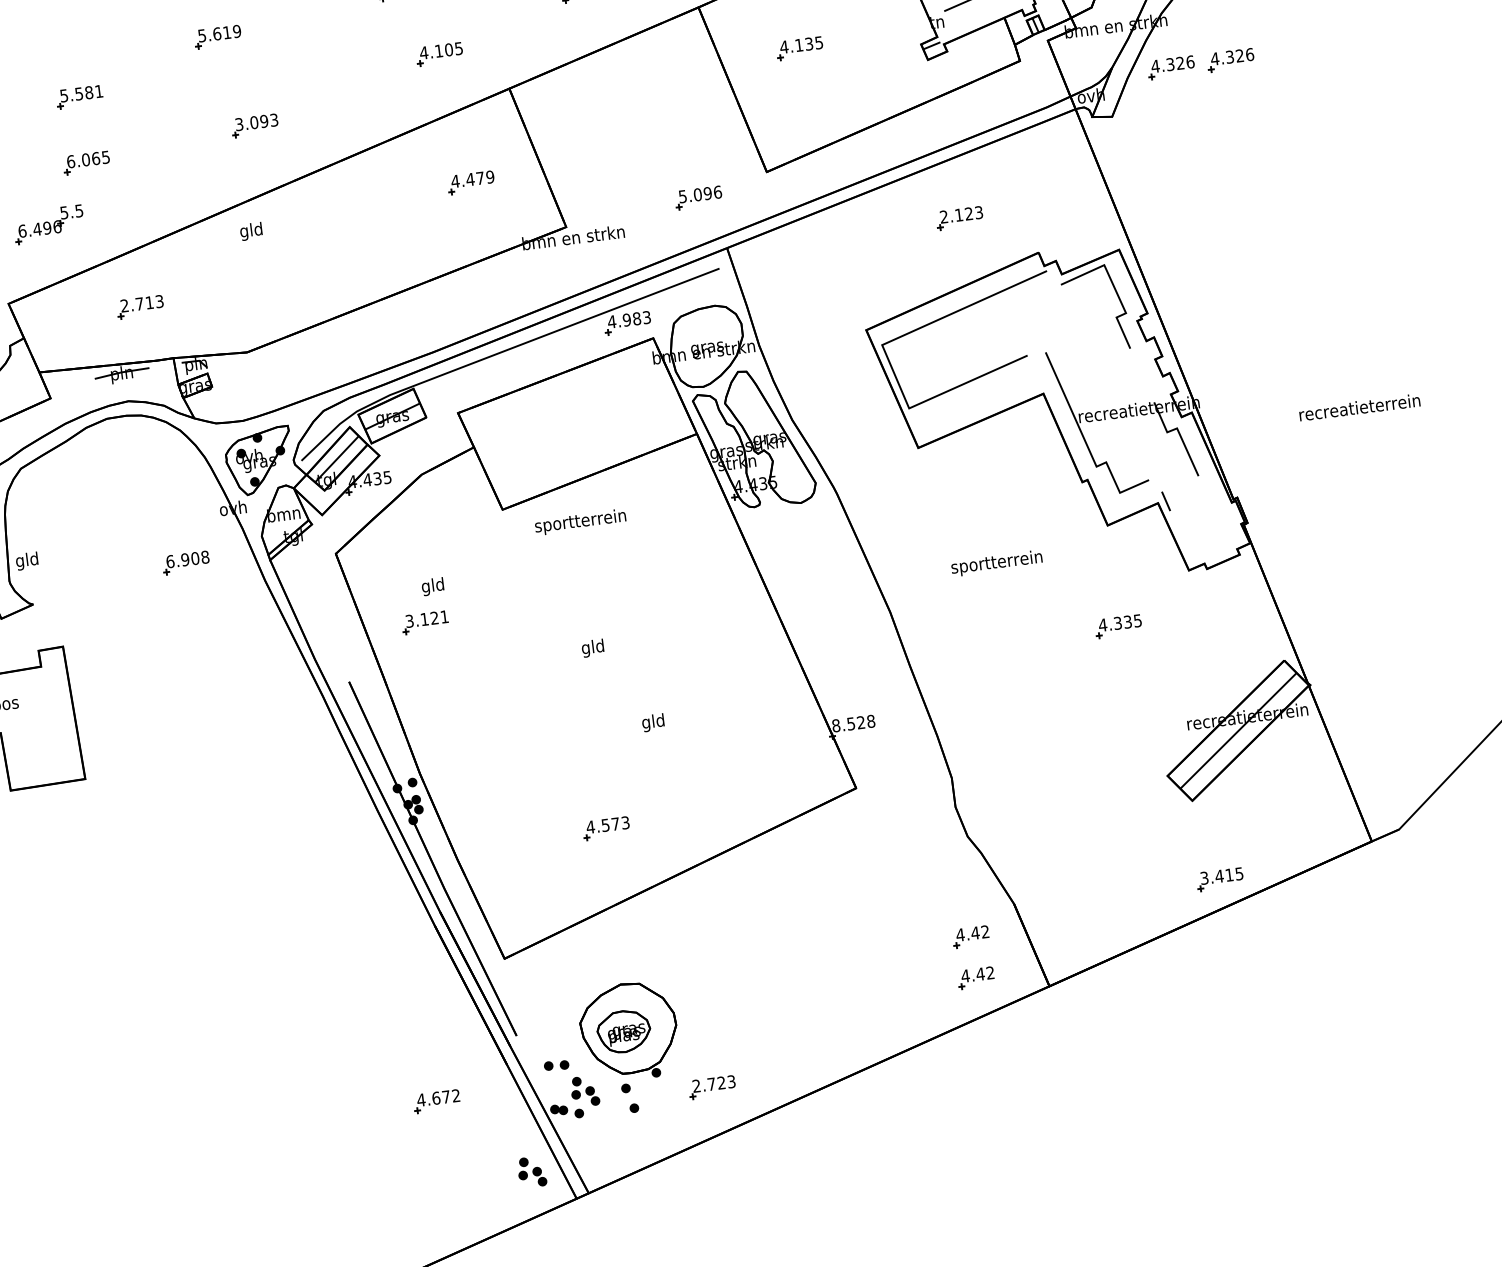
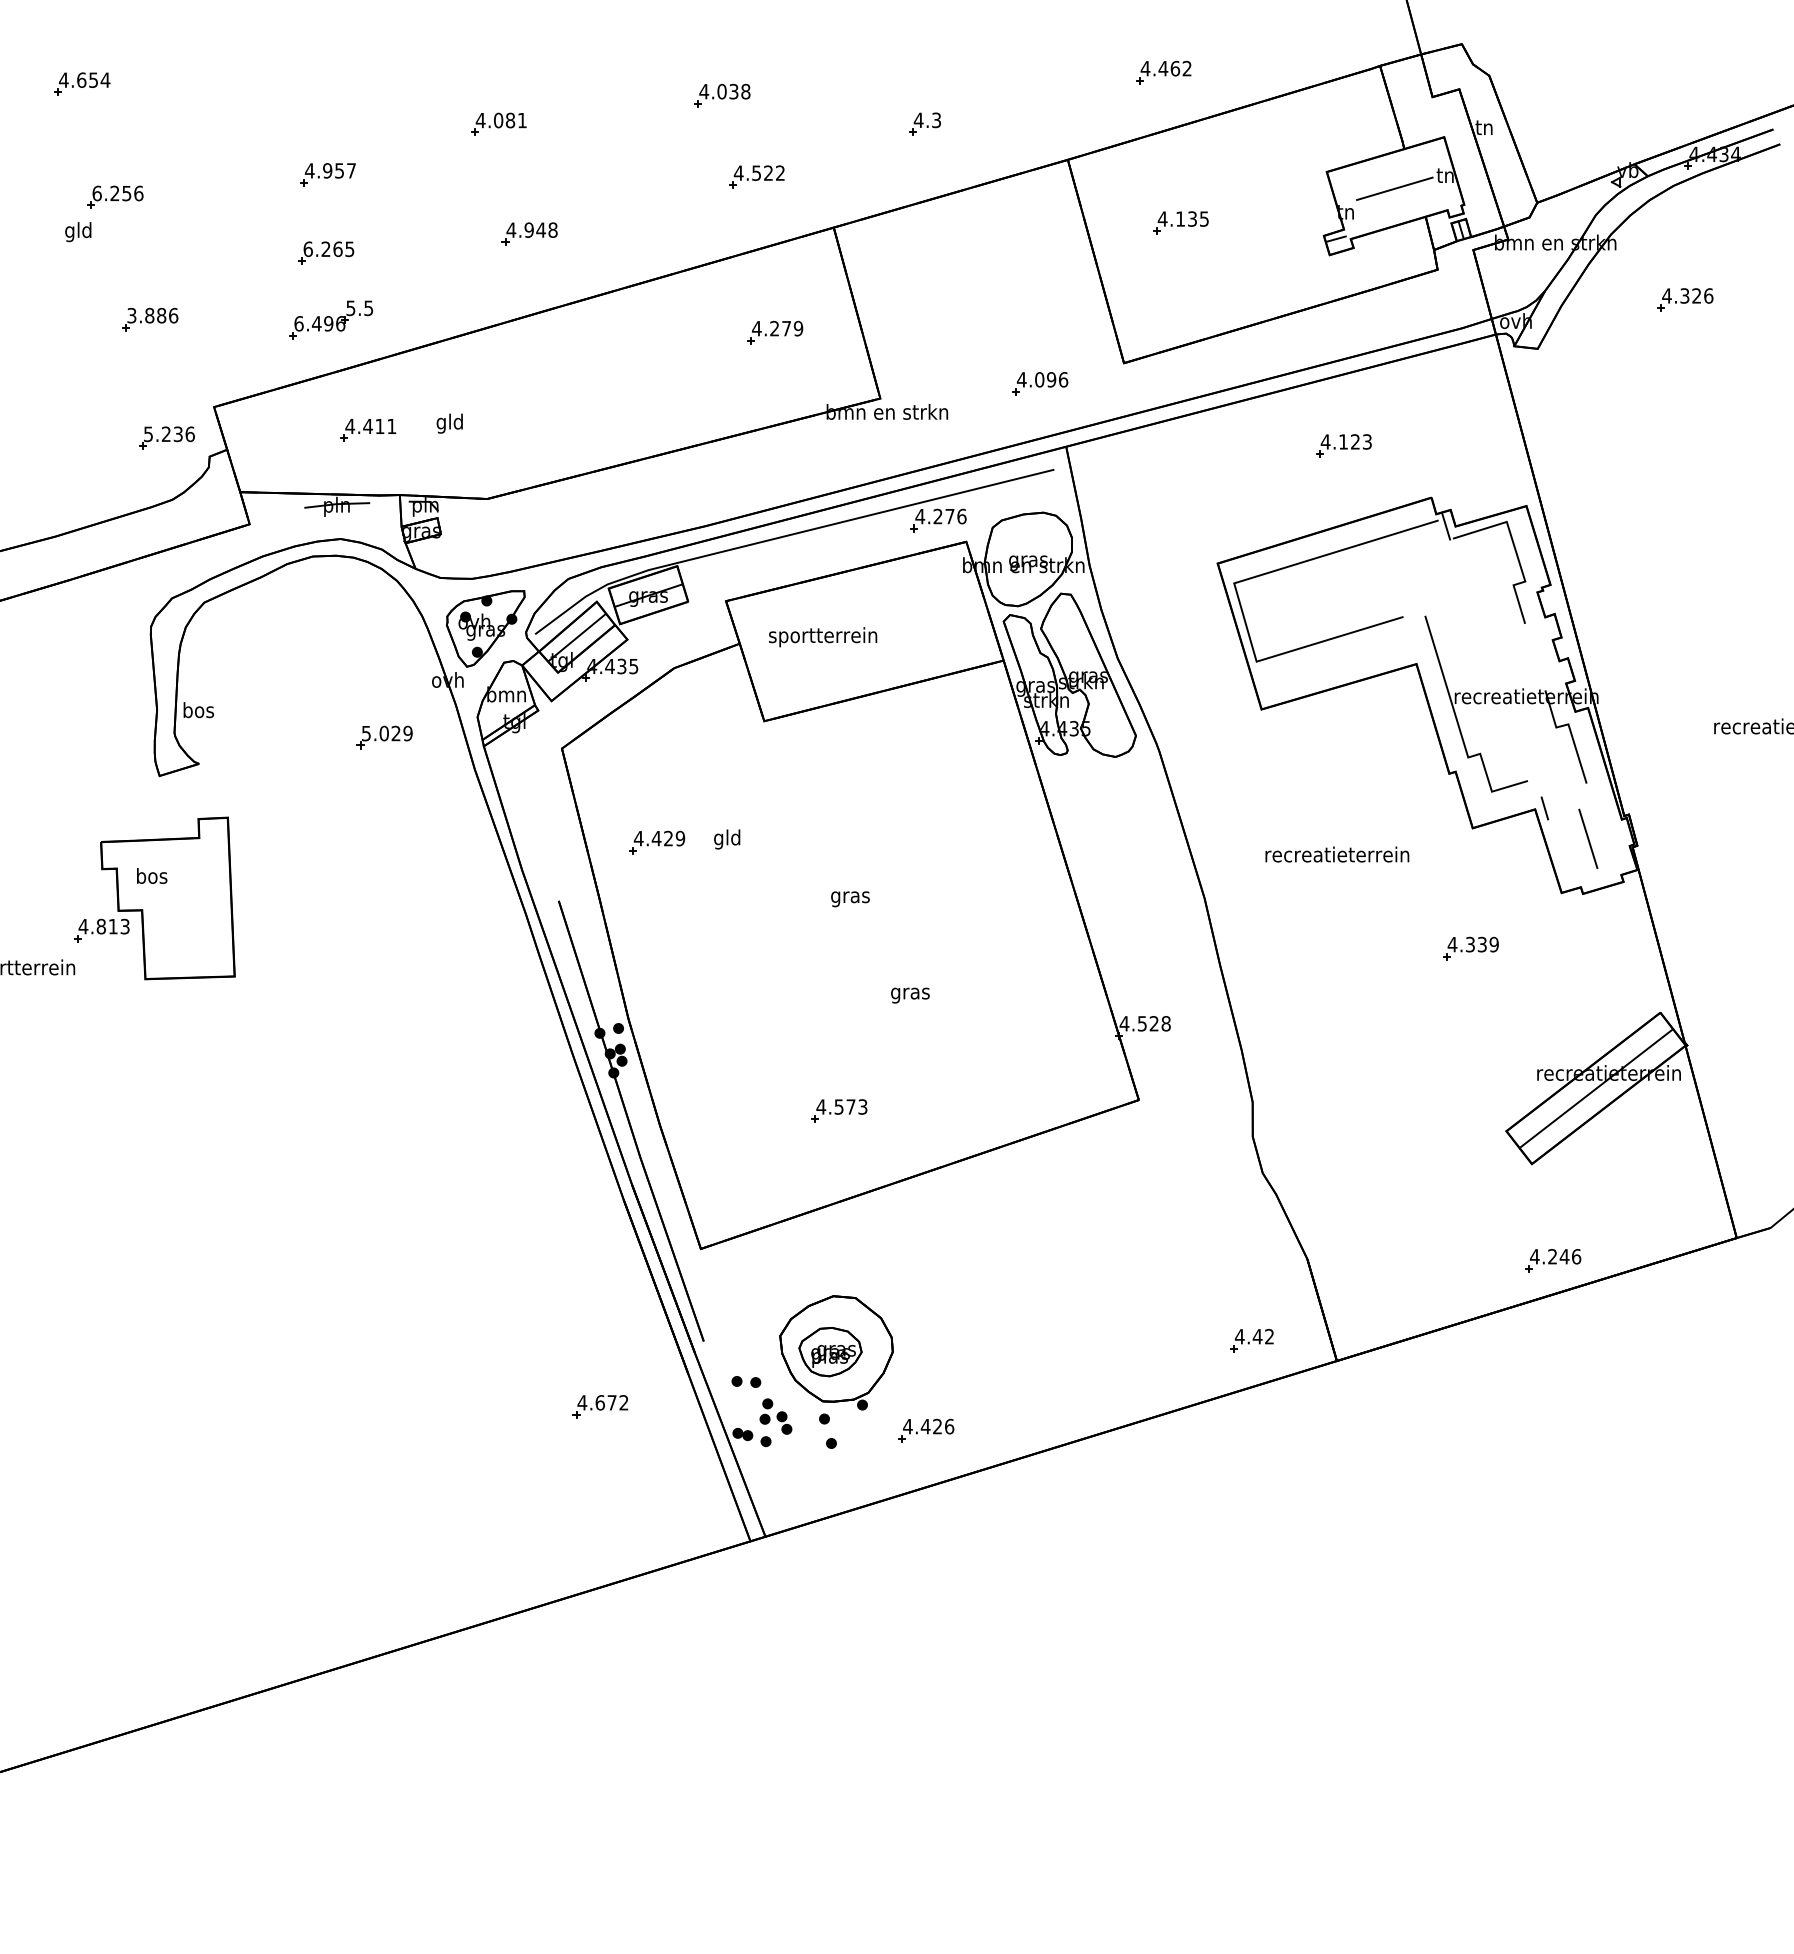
text: (218, 33) -> (500, 120), 5.619 -> 4.081
text: (448, 49) -> (768, 172), 4.105 -> 4.522
part: (1171, 67) -> (1614, 299), removed
text: (80, 93) -> (329, 170), 5.581 -> 4.957
text: (256, 121) -> (531, 229), 3.093 -> 4.948
text: (85, 160) -> (325, 249), 6.065 -> 6.265
text: (470, 179) -> (774, 328), 4.479 -> 4.279
text: (682, 196) -> (1021, 379), 5.096 -> 4.096
text: (943, 216) -> (1325, 441), 2.123 -> 4.123
part: (48, 224) -> (330, 319), moved
text: (251, 231) -> (449, 423), moved
line: (1054, 275) -> (1446, 526), added
text: (141, 303) -> (370, 426), 2.713 -> 4.411
text: (636, 318) -> (949, 516), 4.983 -> 4.276
text: (581, 522) -> (823, 637), moved
line: (1205, 522) -> (1588, 838), added
text: (187, 559) -> (386, 733), 6.908 -> 5.029
text: (27, 561) -> (198, 712), gld -> bos
text: (997, 563) -> (1337, 856), sportterrein -> recreatieterrein
text: (433, 586) -> (727, 839), moved
text: (427, 619) -> (659, 838), 3.121 -> 4.429
text: (1137, 620) -> (1493, 944), 4.335 -> 4.339
text: (593, 648) -> (850, 897), gld -> gras
text: (653, 722) -> (910, 993), gld -> gras
text: (836, 725) -> (1124, 1023), 8.528 -> 4.528
text: (1221, 875) -> (1555, 1256), 3.415 -> 4.246
part: (970, 936) -> (1251, 1291), removed
text: (713, 1083) -> (928, 1426), 2.723 -> 4.426
part: (531, 1172) -> (701, 1503), removed

